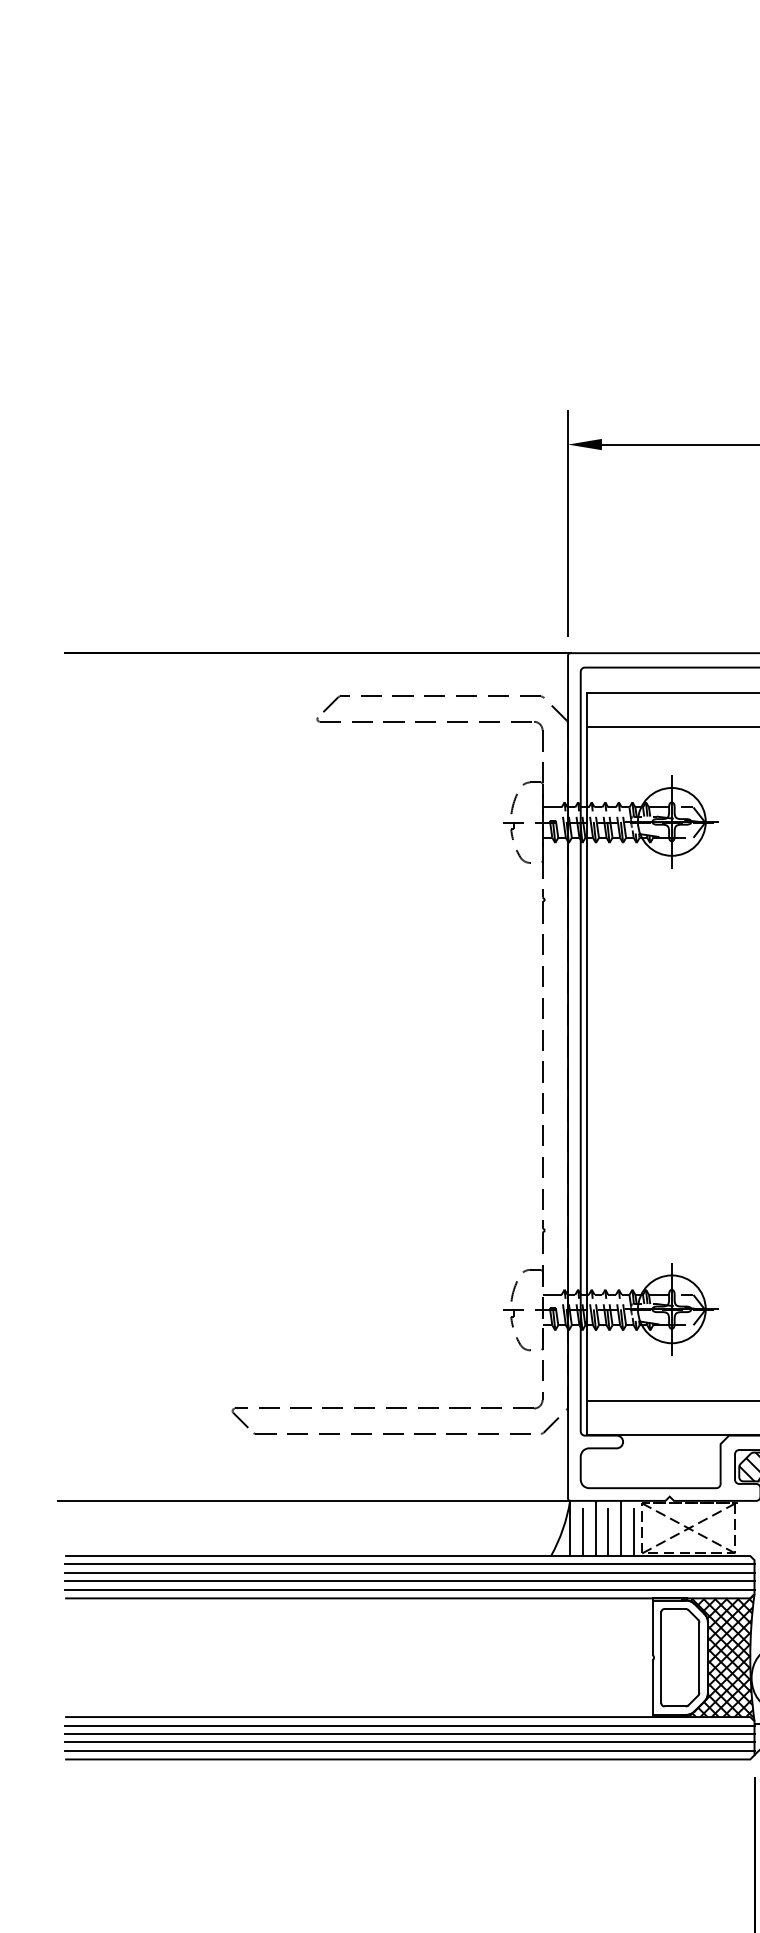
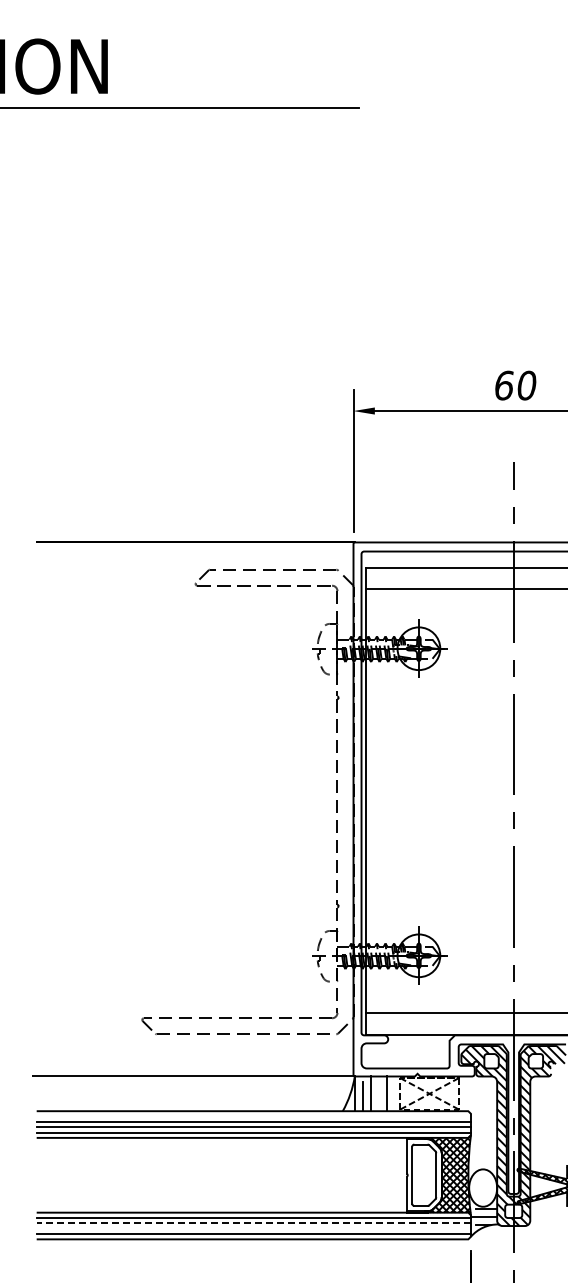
line: (607, 1532) -> (378, 1096), removed
line: (633, 1532) -> (394, 1096), removed
line: (409, 1564) -> (253, 1116), removed
line: (409, 1734) -> (253, 1223), solid -> dashed
line: (409, 1742) -> (253, 1228), removed

